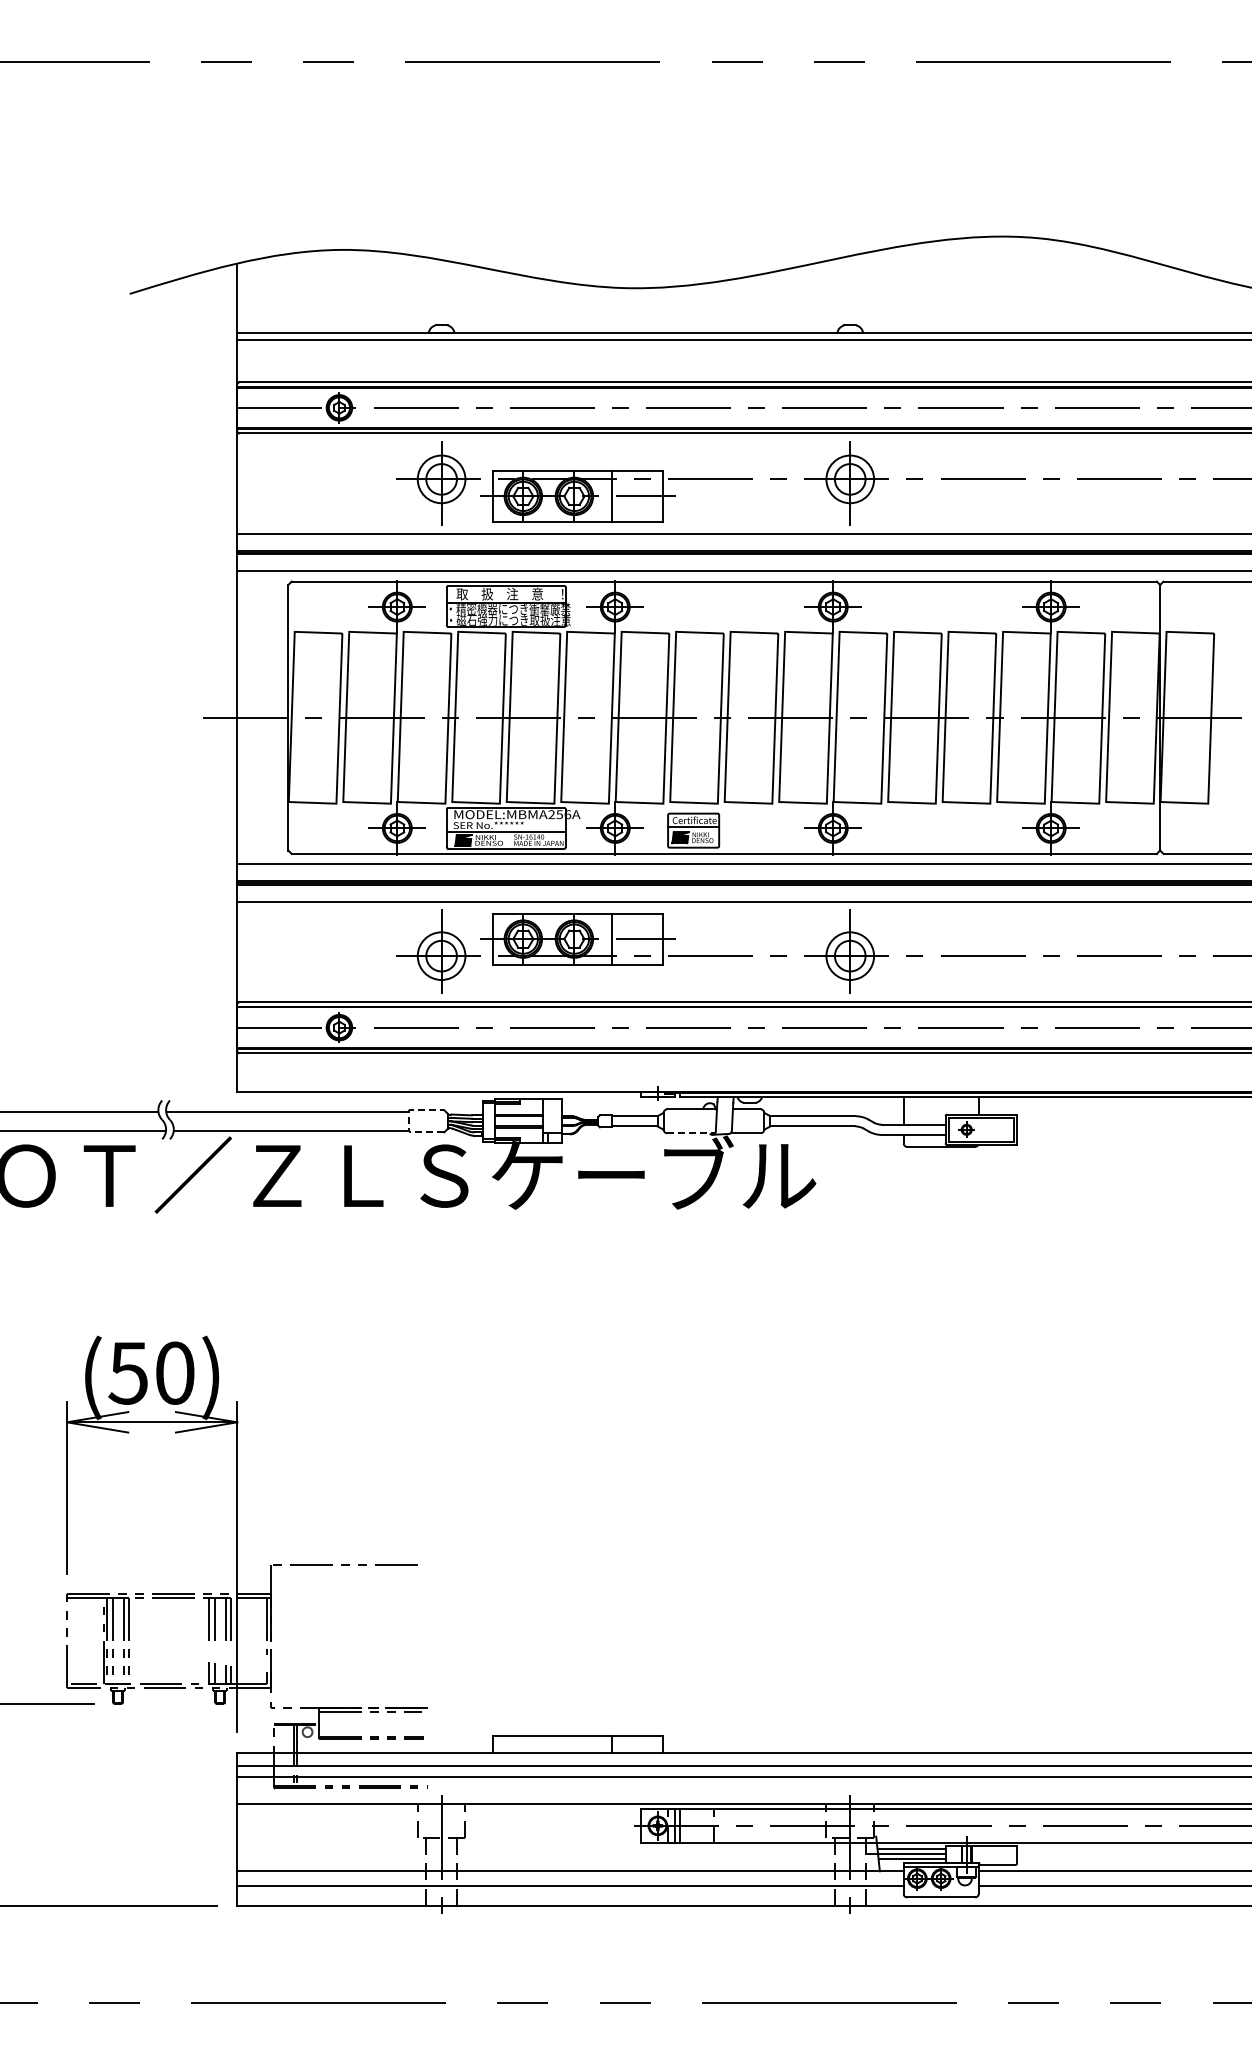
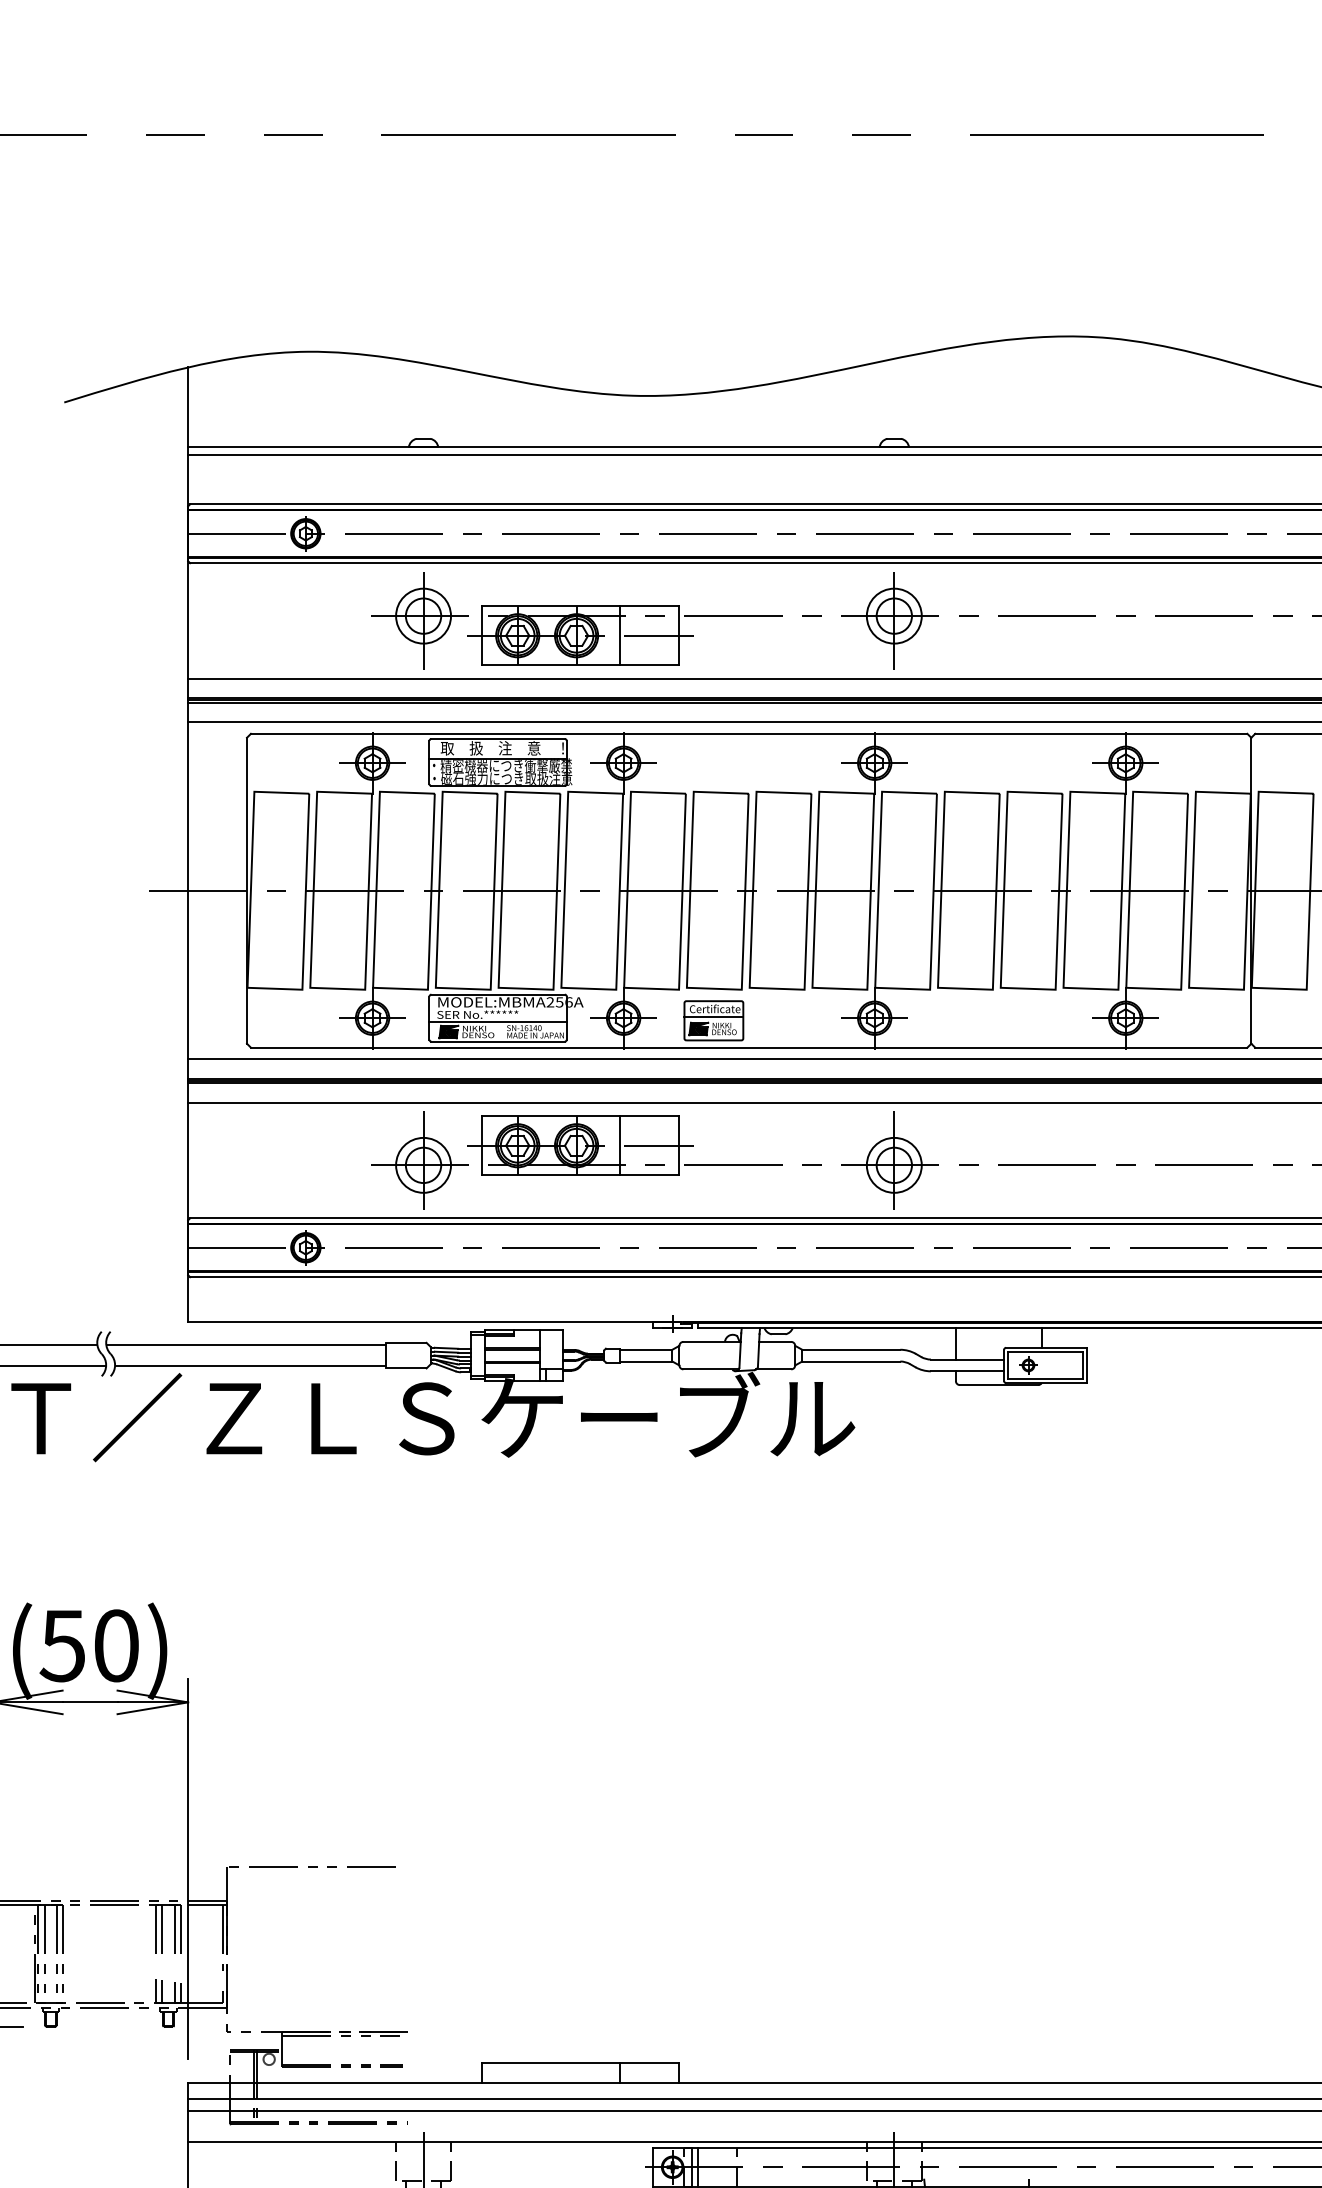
line: (409, 1120) -> (386, 1354), dashed -> solid
line: (691, 1133) -> (711, 1369), dashed -> solid

